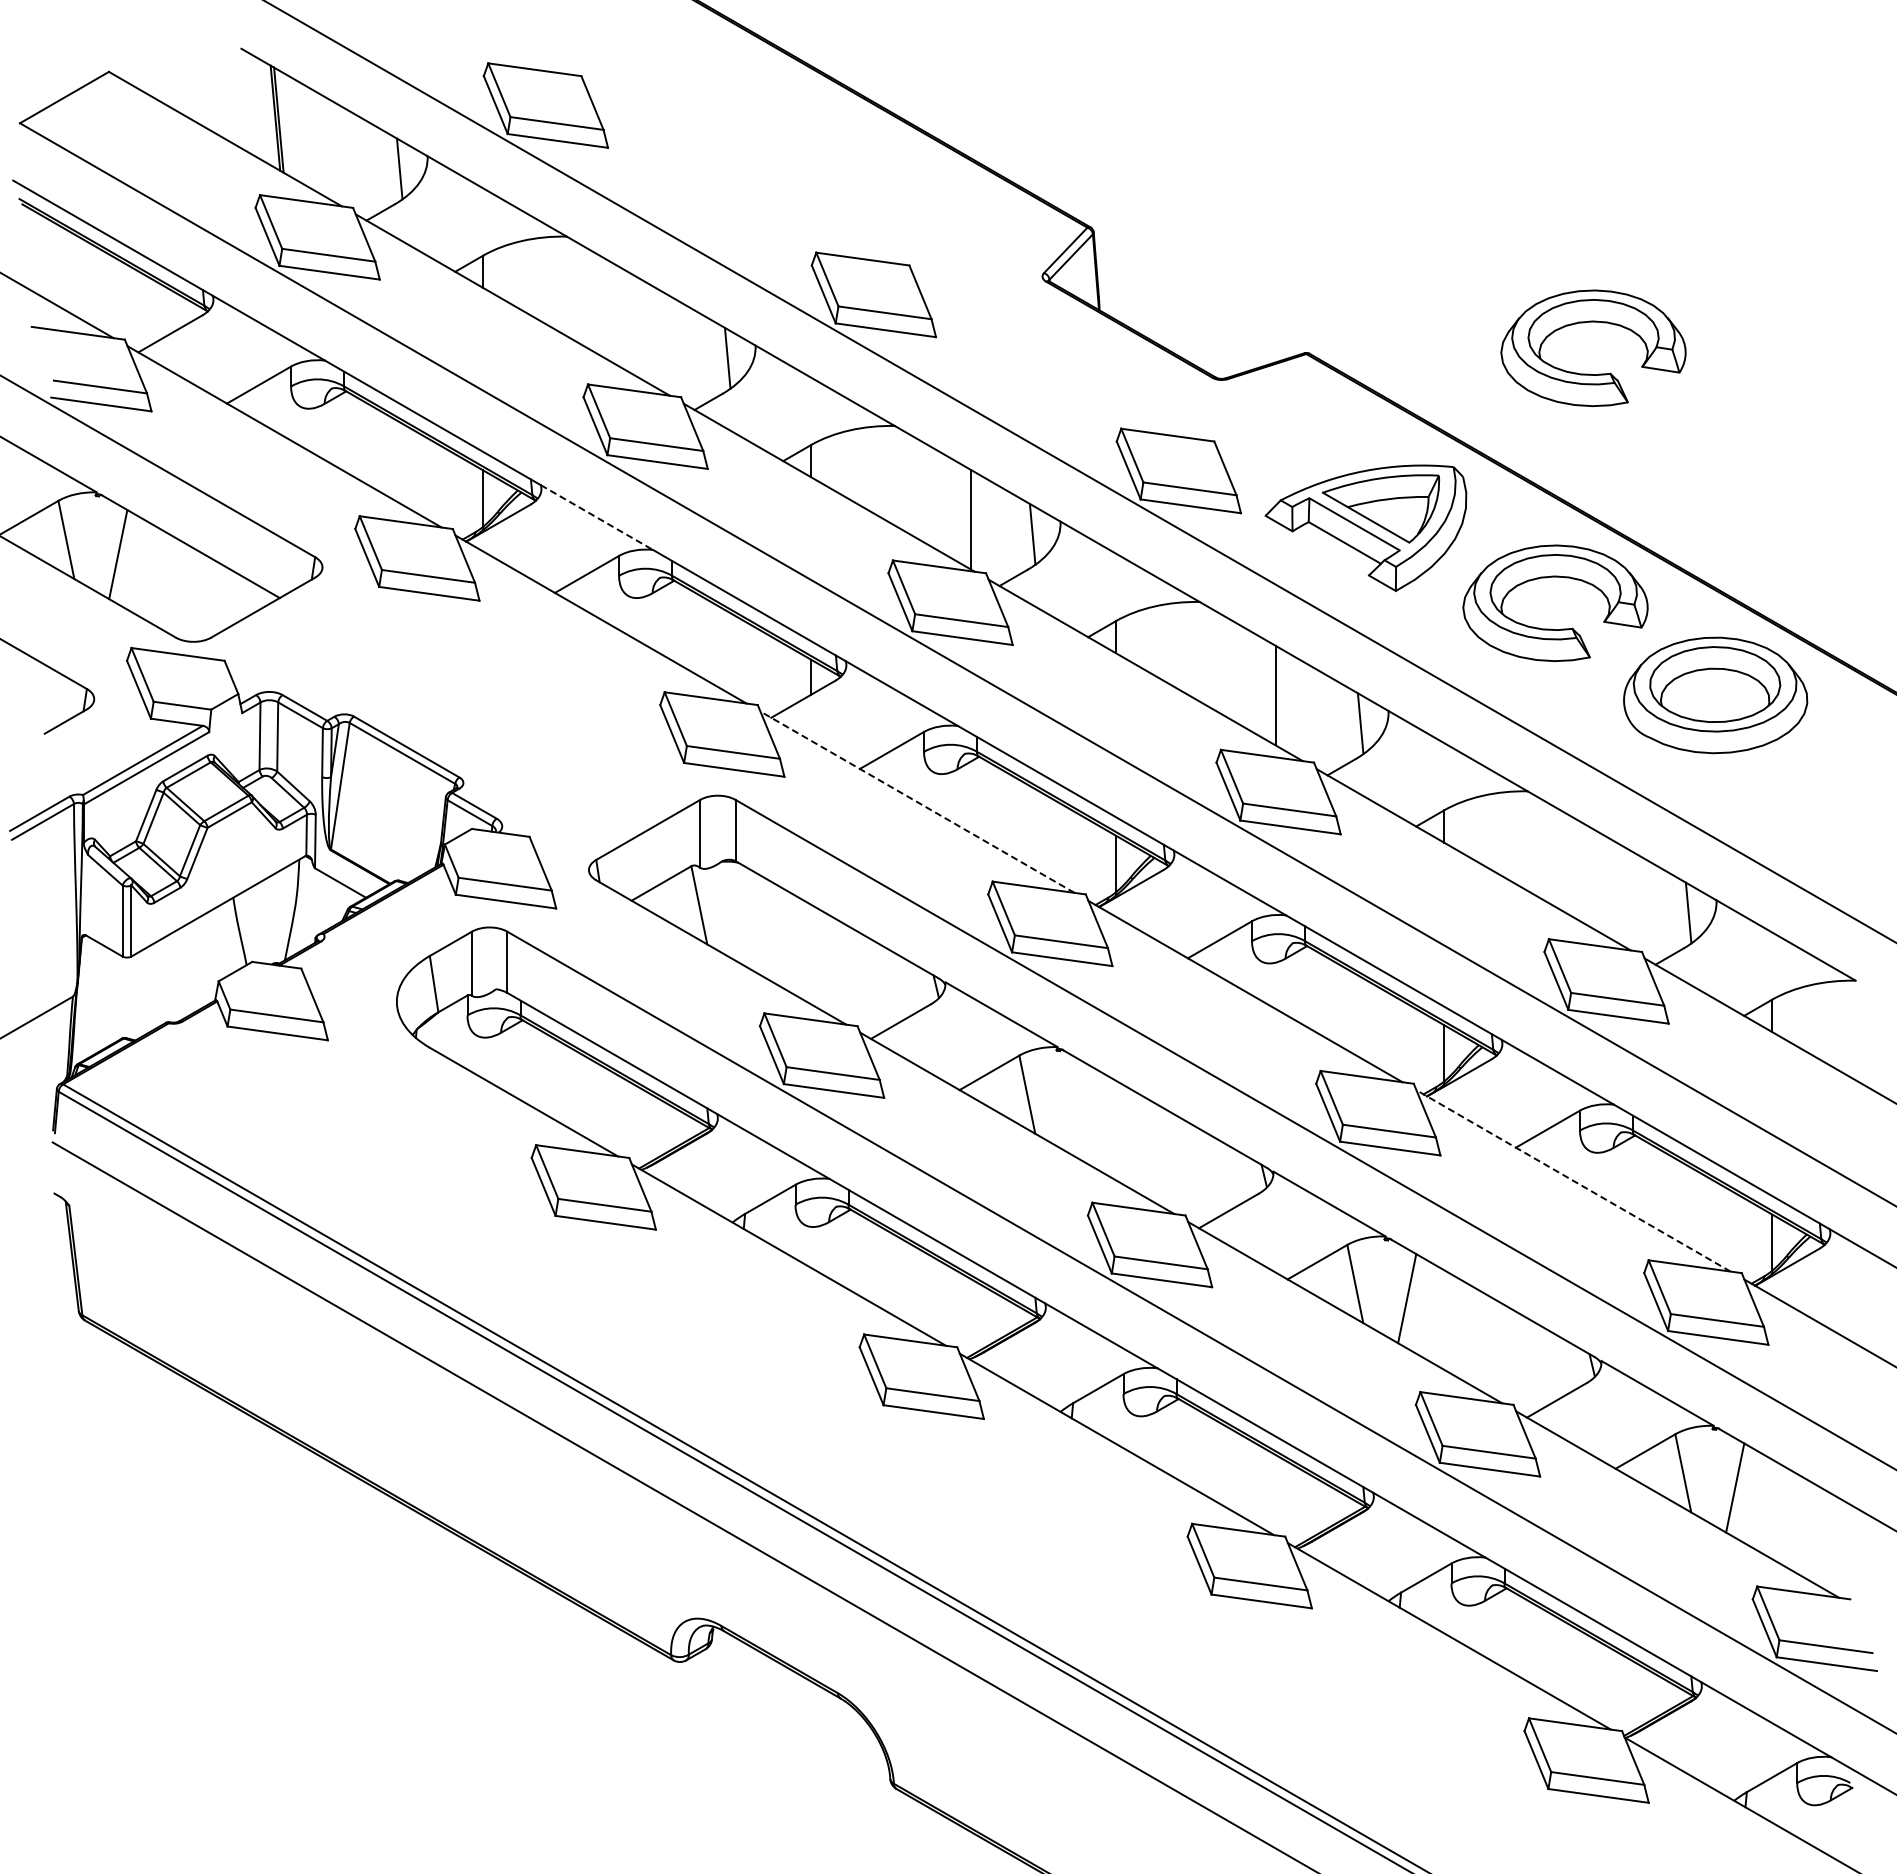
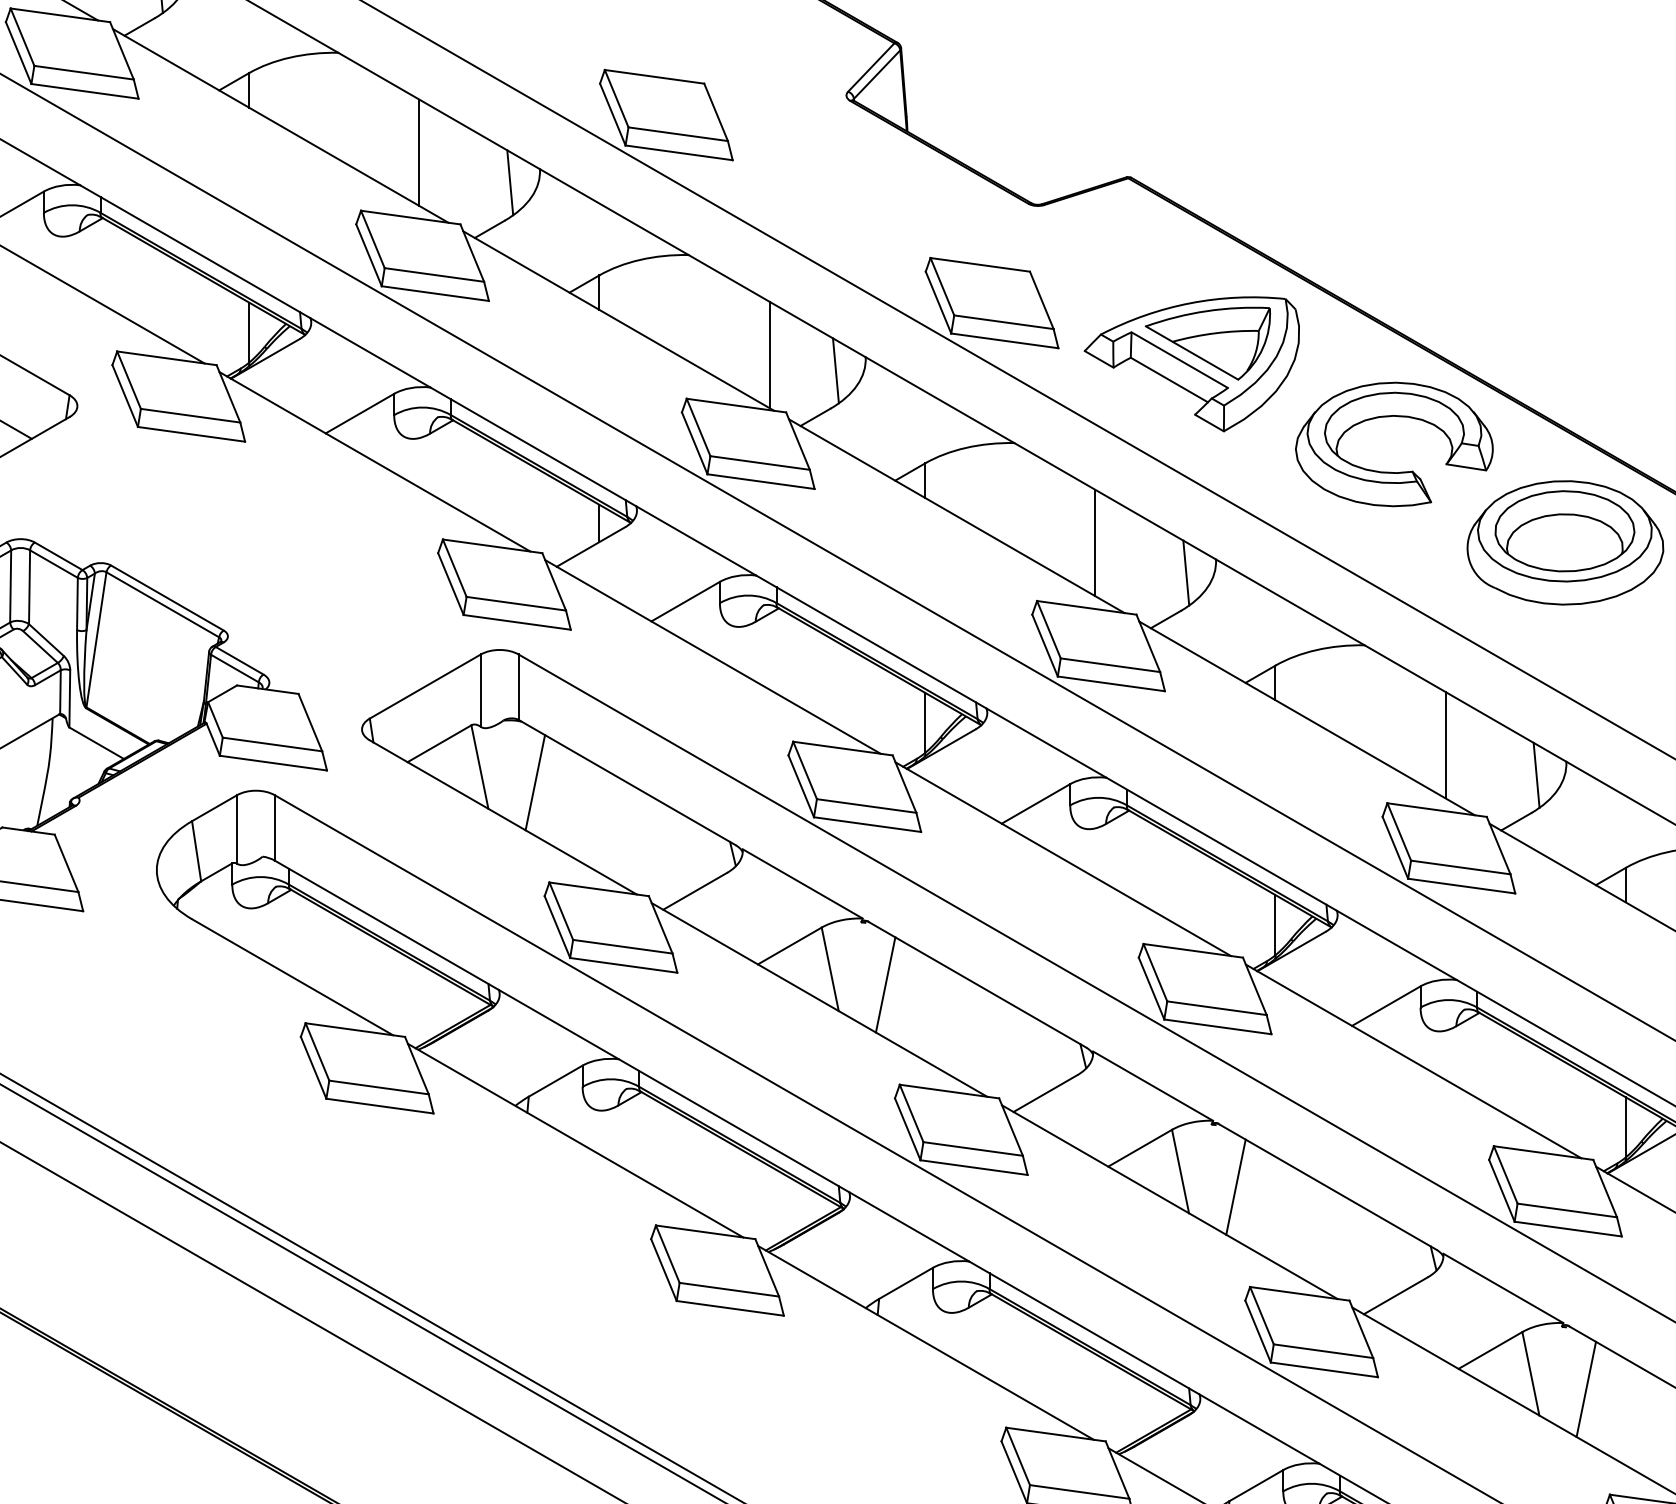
part: (1593, 322) -> (1434, 144), removed
line: (642, 329) -> (419, 152), added
line: (596, 517) -> (370, 352), dashed -> solid
line: (917, 801) -> (712, 656), dashed -> solid
line: (1603, 884) -> (1445, 744), added
line: (751, 919) -> (535, 782), added
line: (1079, 1108) -> (885, 984), added
line: (1573, 1180) -> (1413, 1060), dashed -> solid

